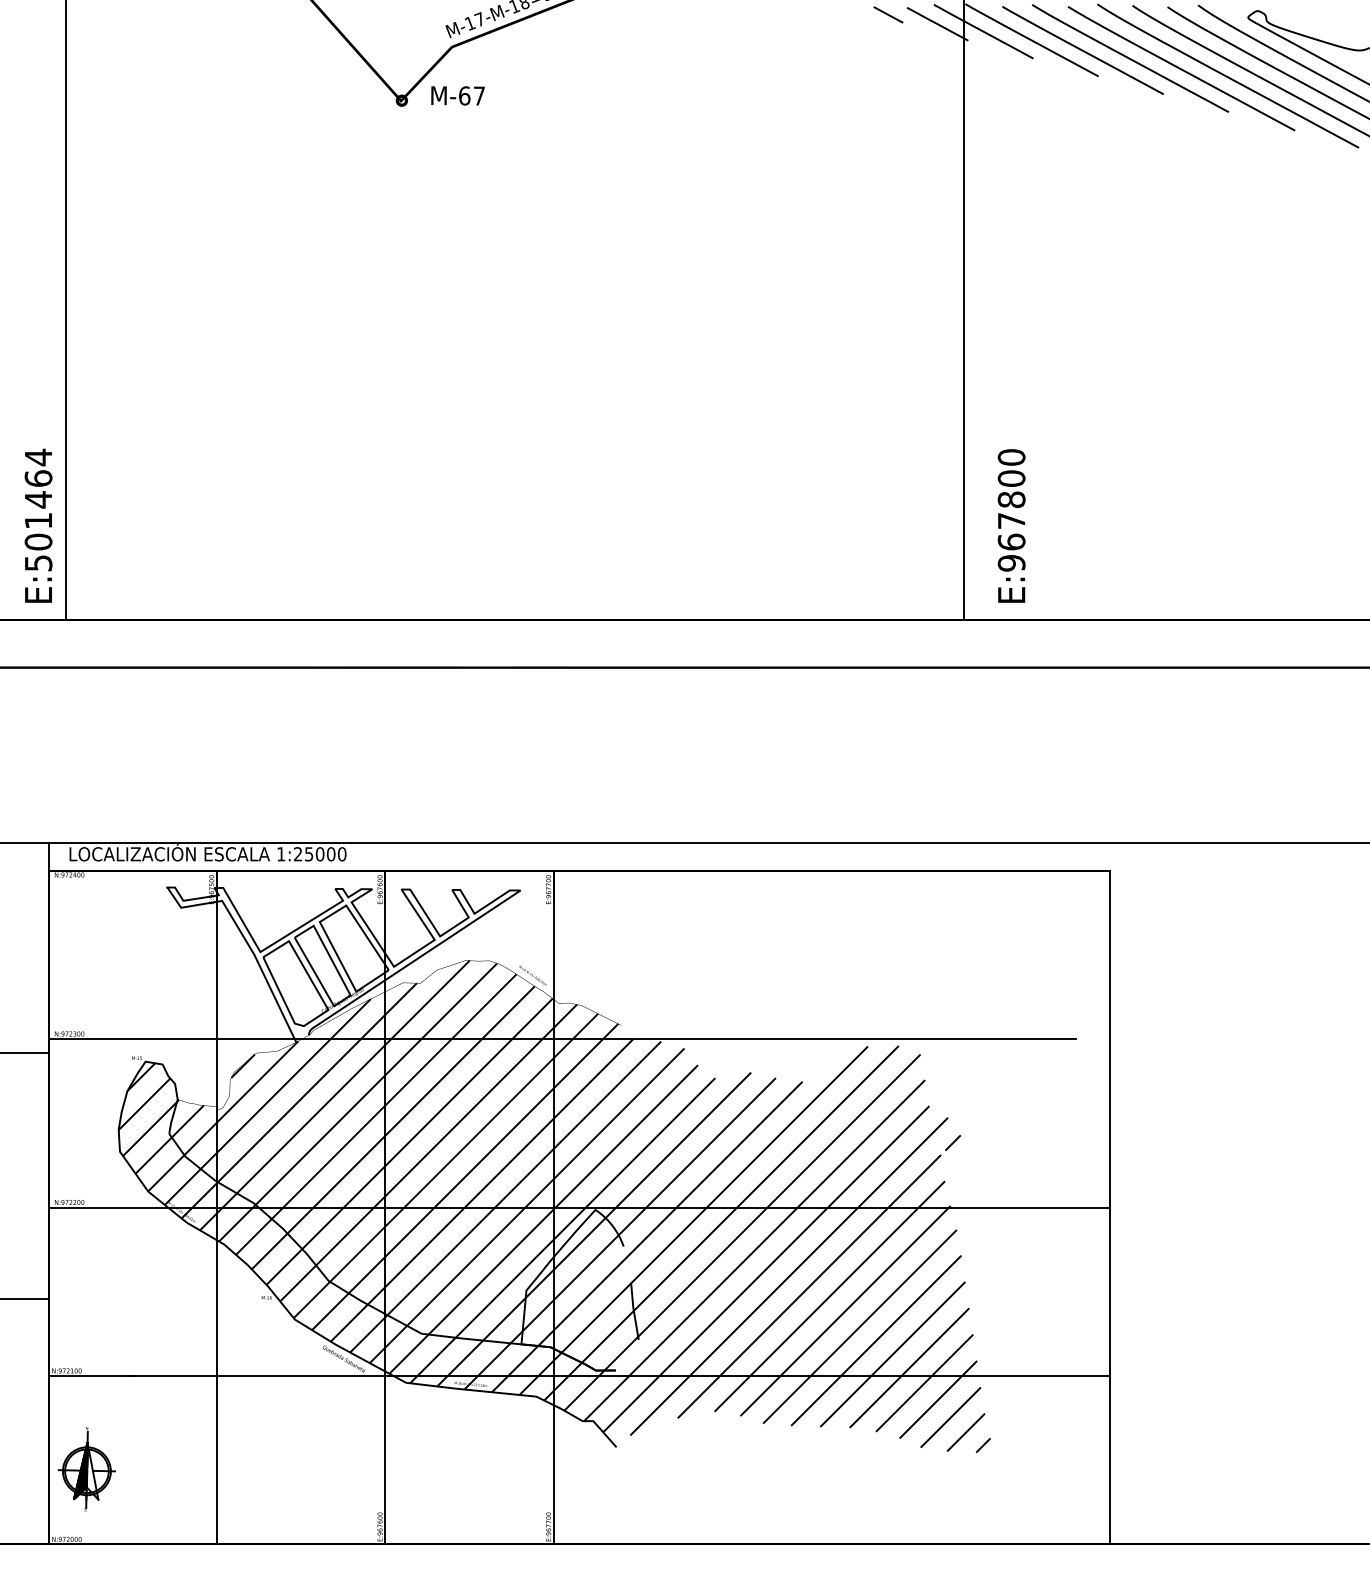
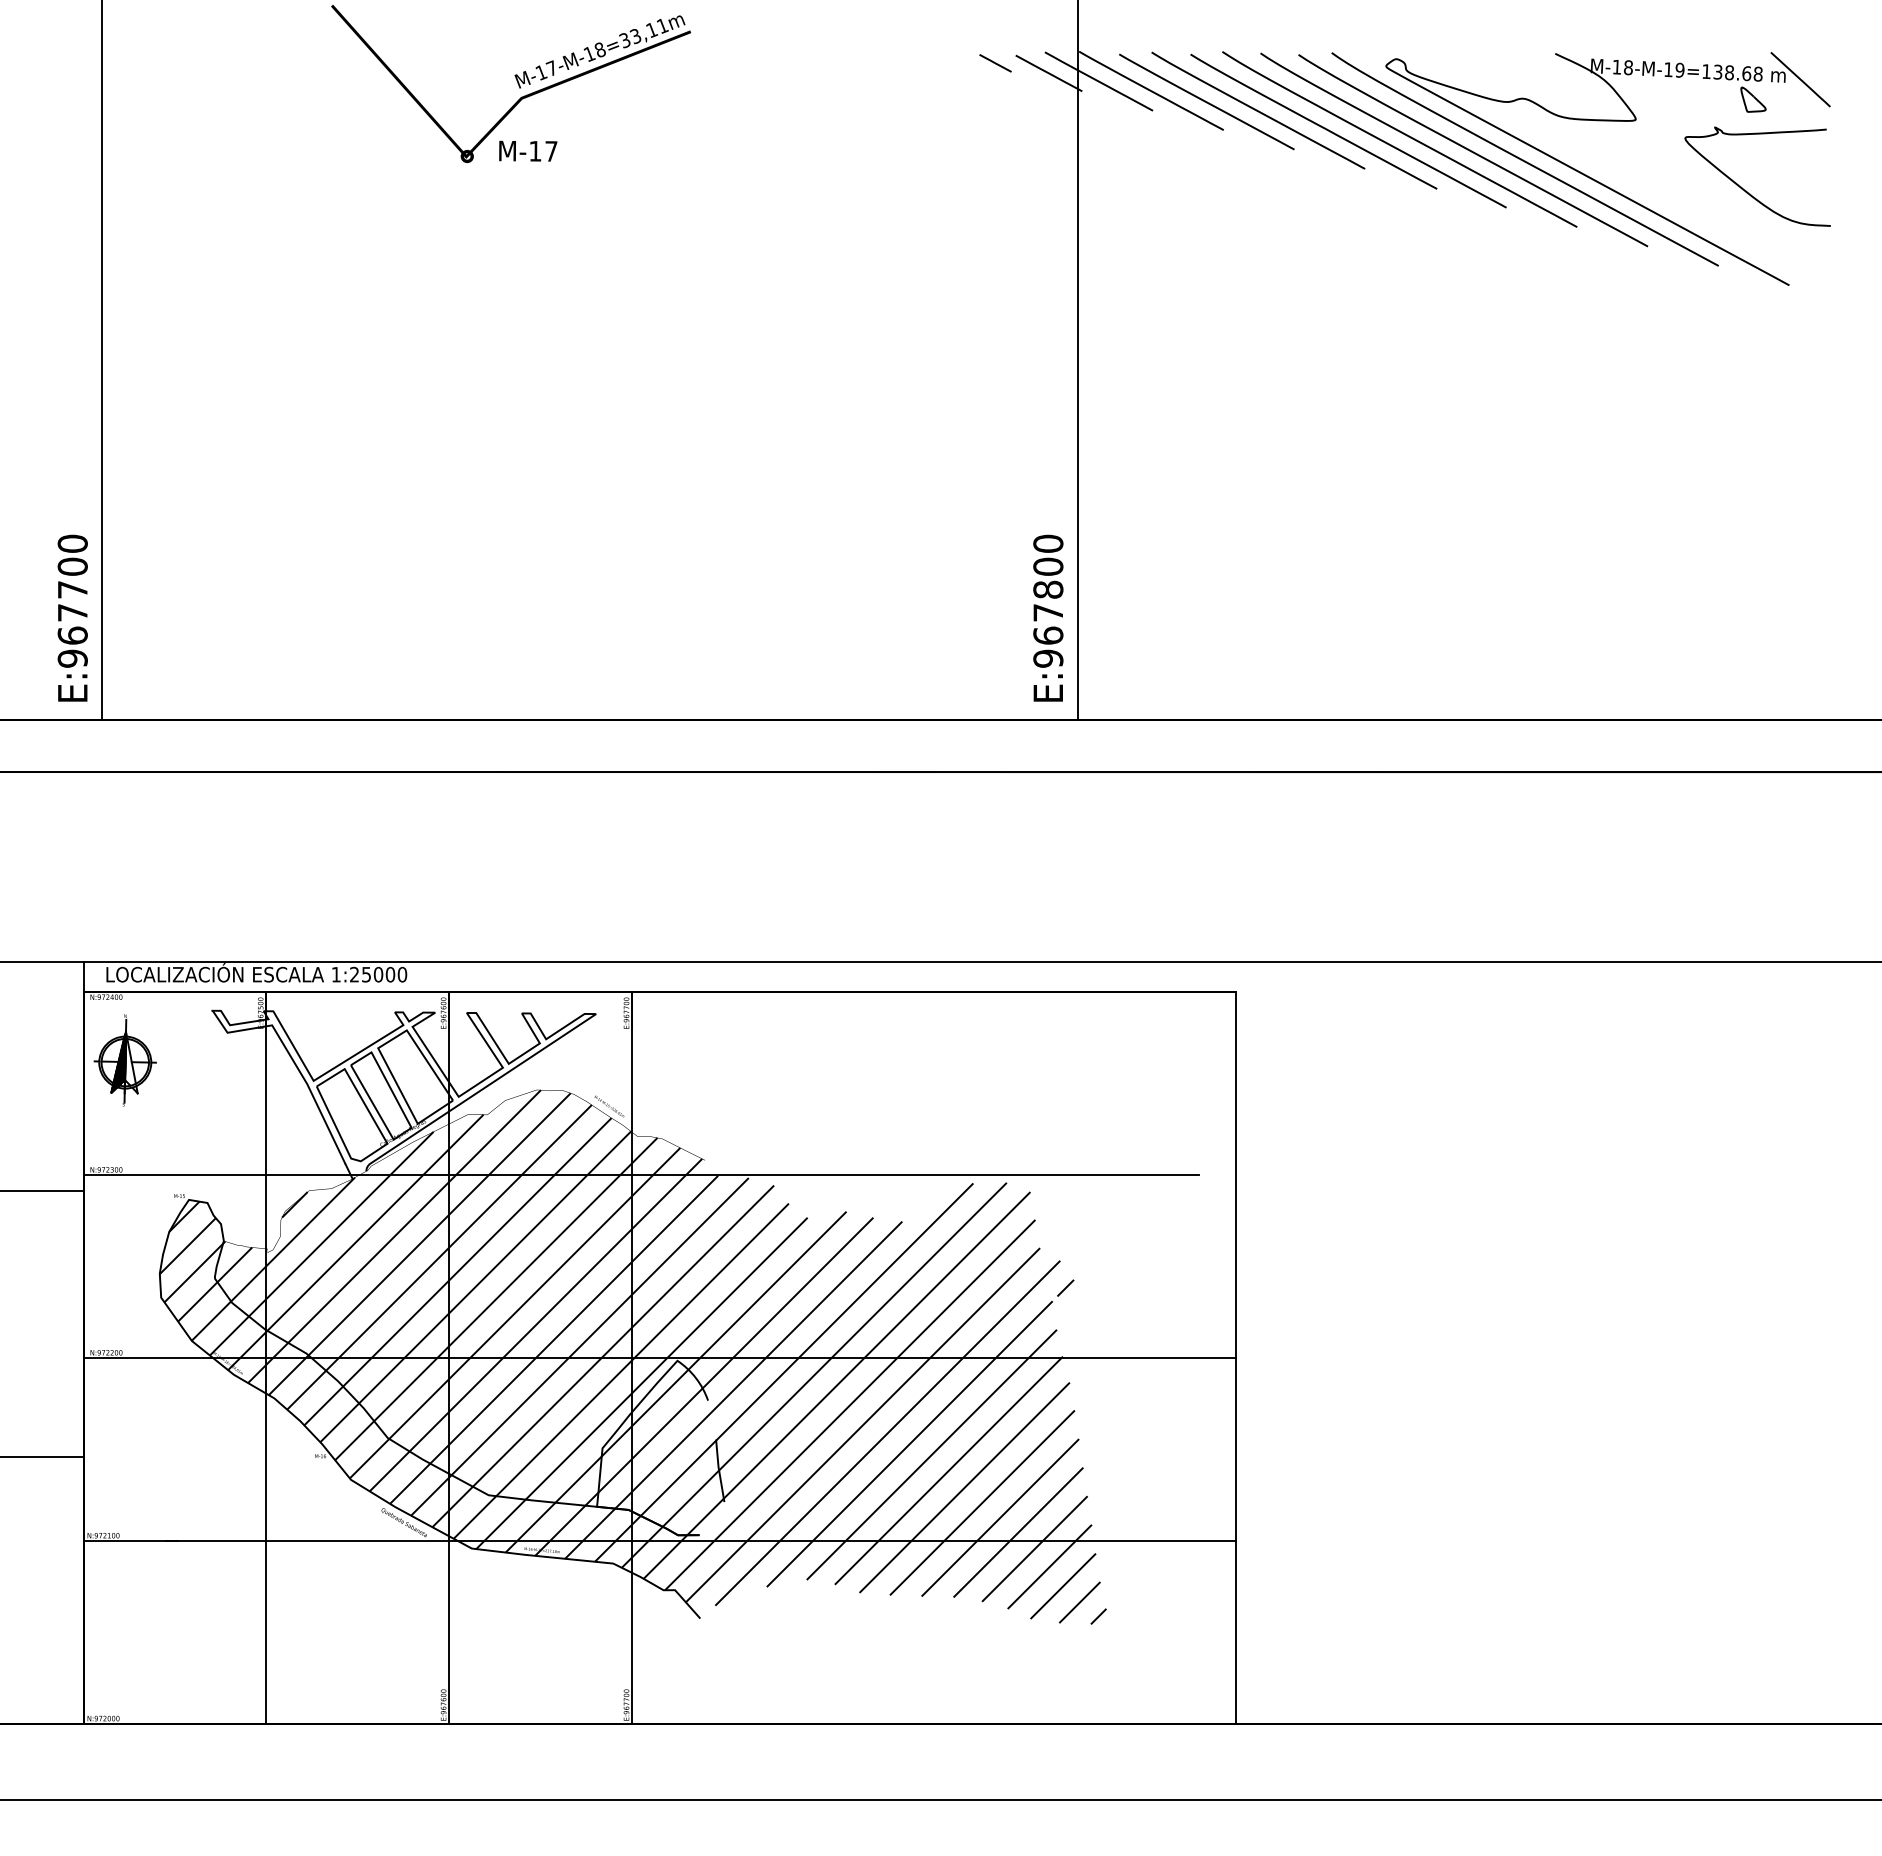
text: (464, 95) -> (535, 150), M-67 -> M-17
text: (38, 509) -> (72, 600), E:501464 -> E:967700
text: (1011, 525) -> (1048, 617), moved
part: (86, 1469) -> (124, 1060), moved

